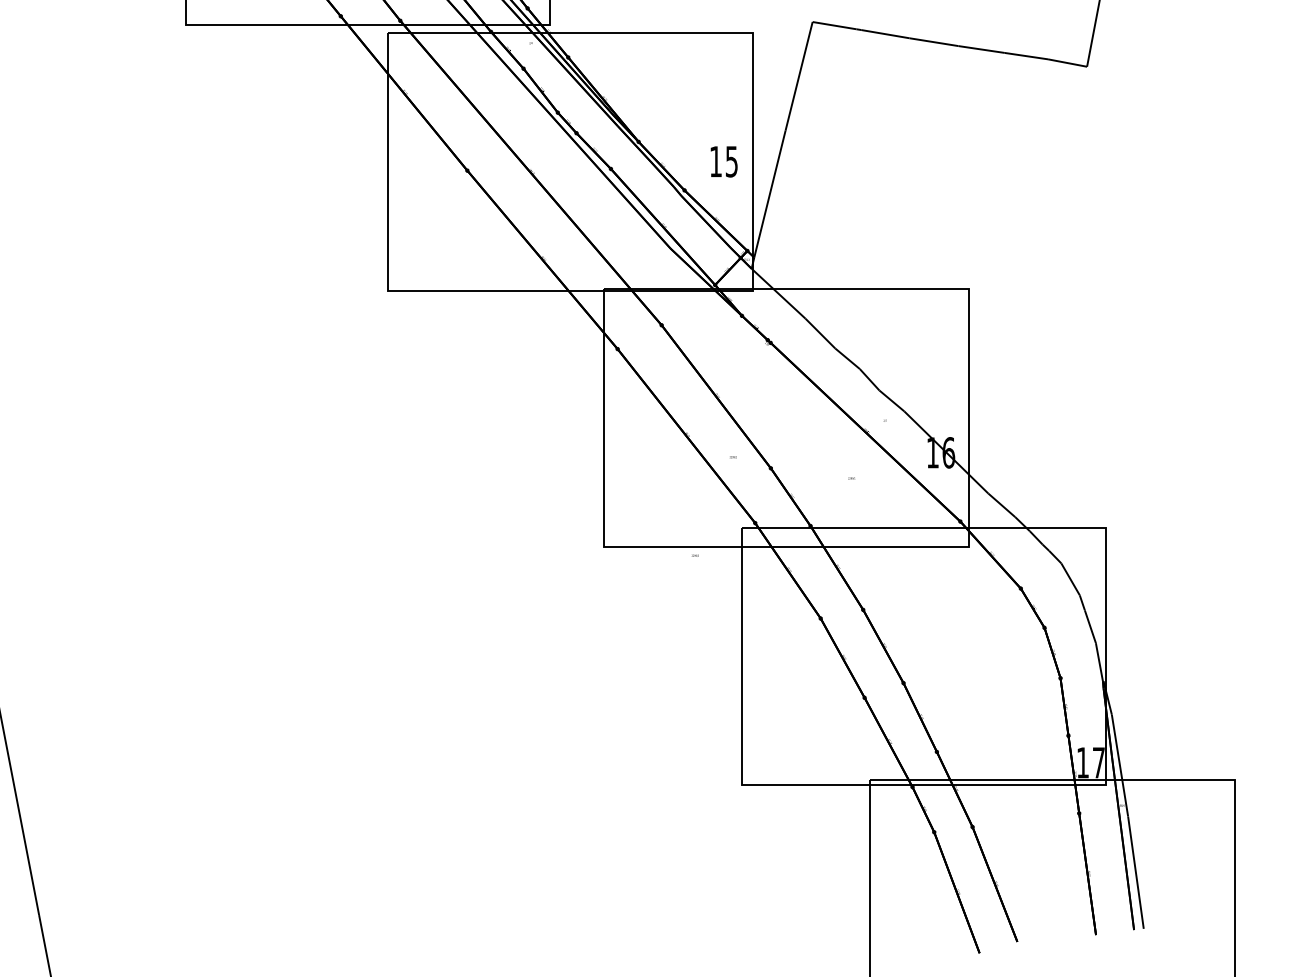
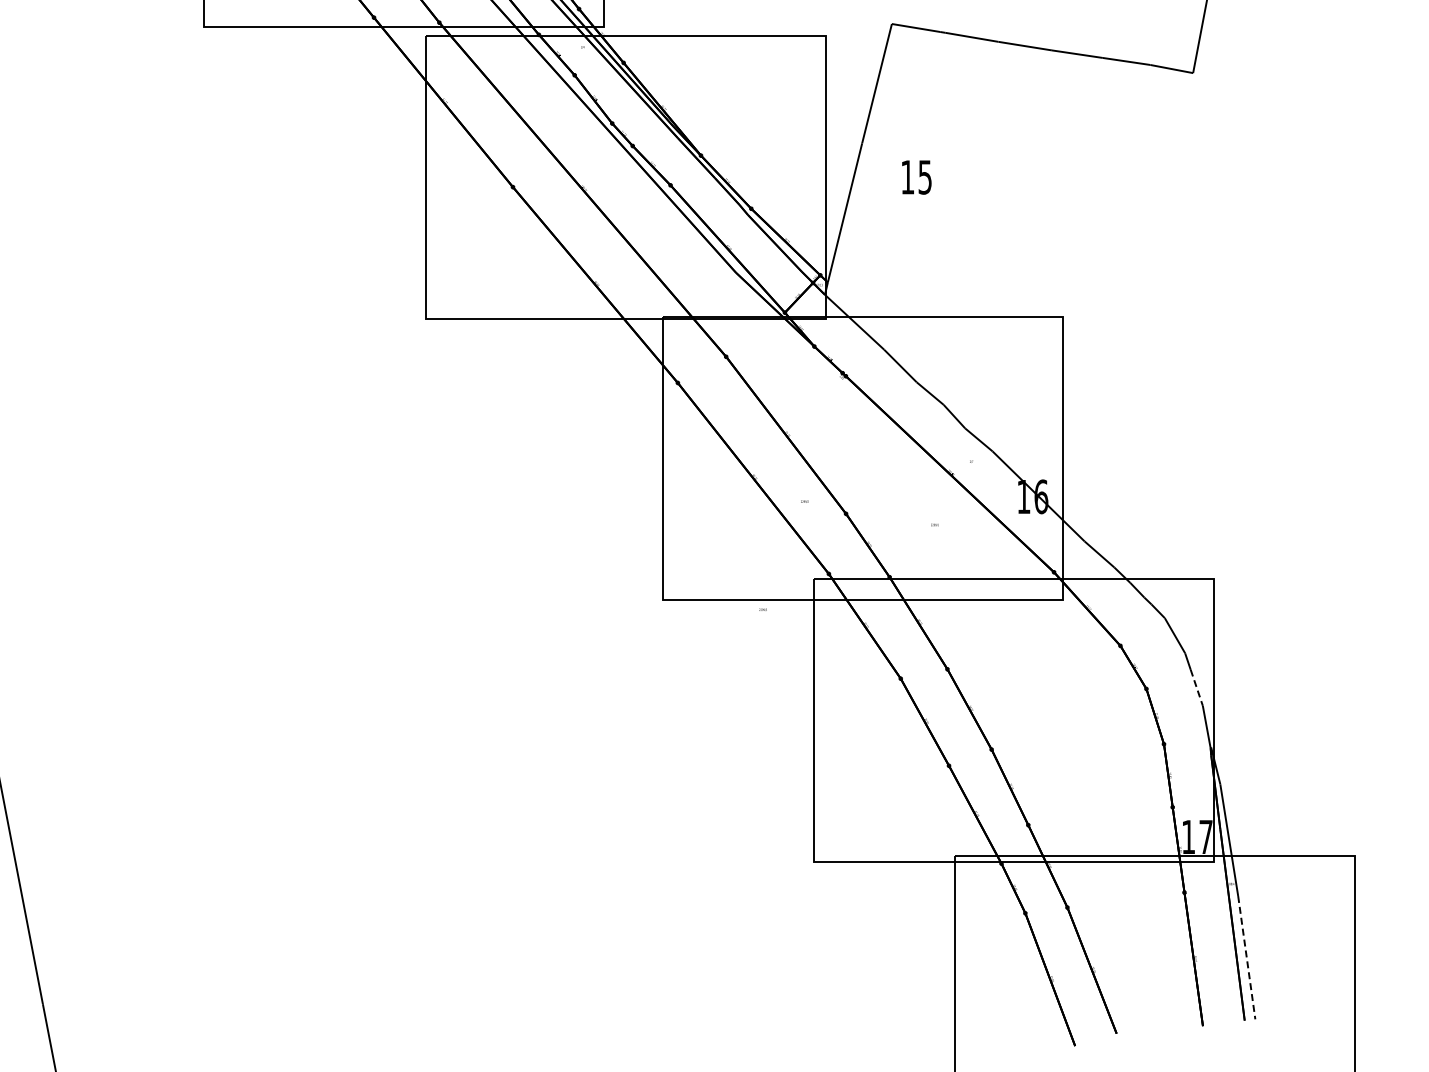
text: (723, 161) -> (916, 177), moved
line: (1090, 626) -> (1196, 687), solid -> dashed
line: (1135, 873) -> (1246, 958), solid -> dashed

